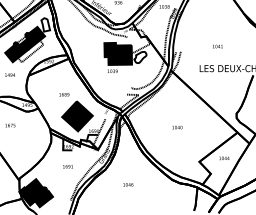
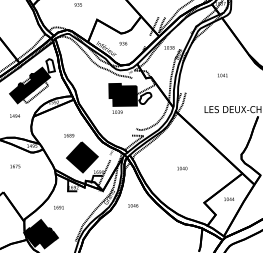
text: (217, 46) -> (222, 75), moved
text: (67, 166) -> (58, 207), moved
text: (128, 184) -> (133, 205), moved

